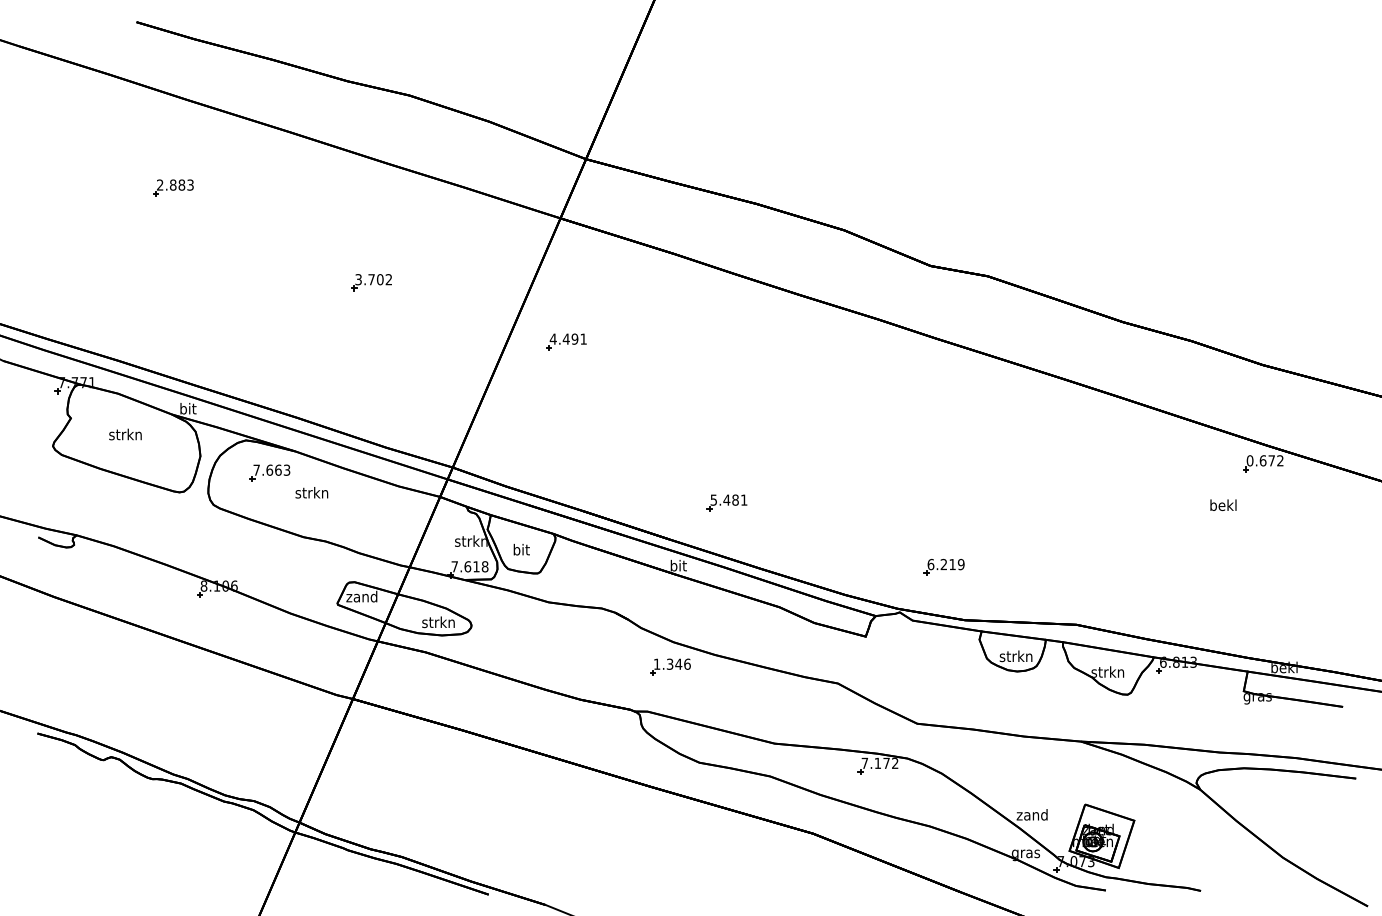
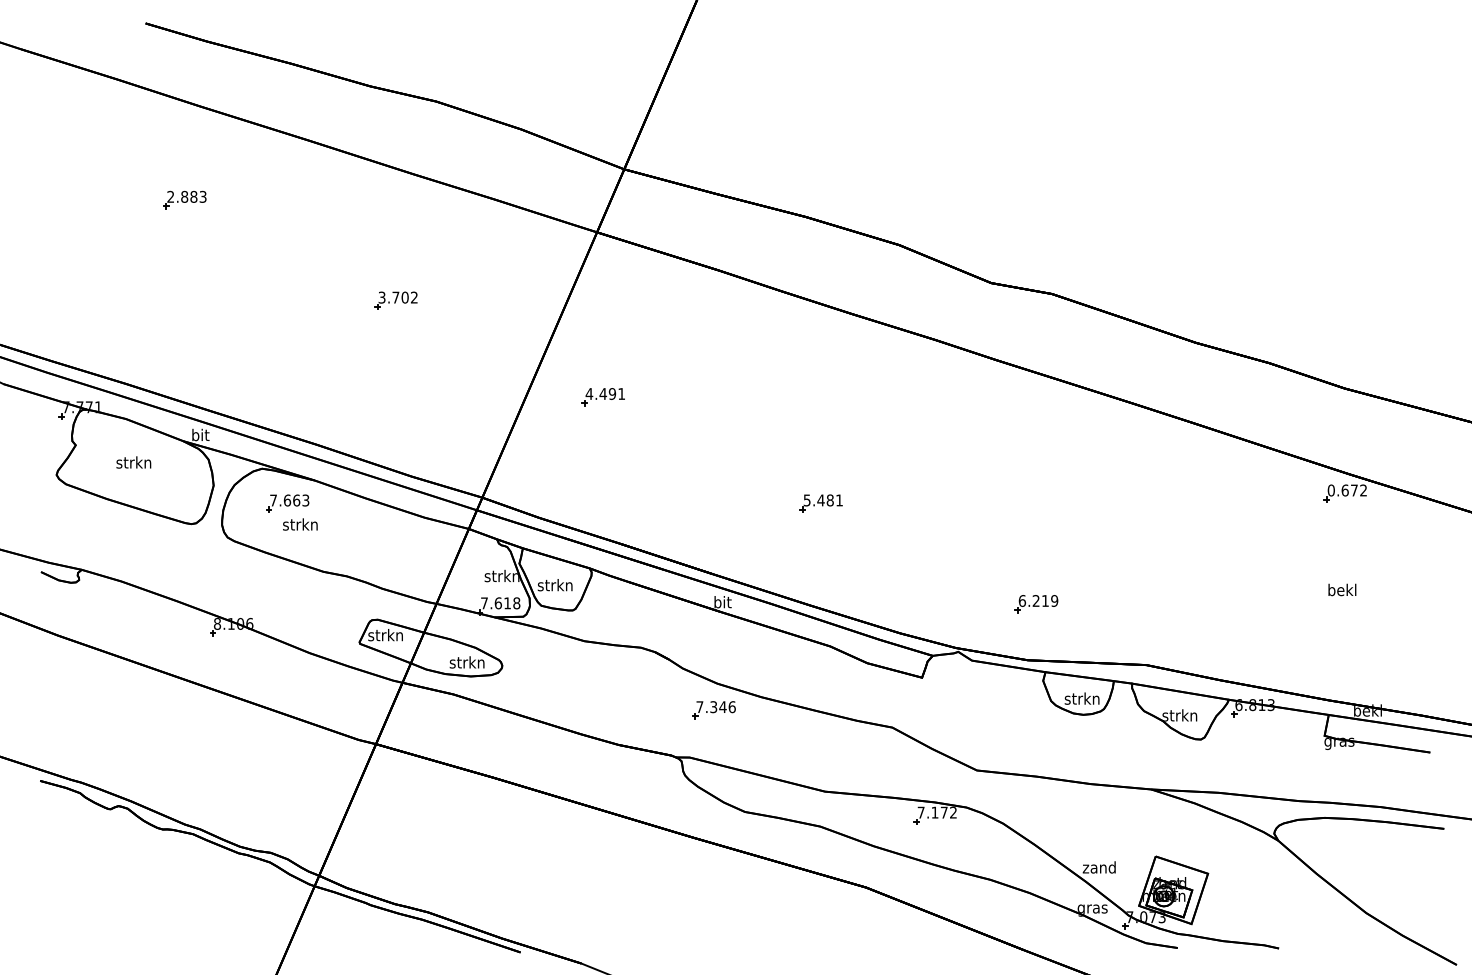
part: (566, 341) -> (603, 396), moved
text: (311, 492) -> (299, 524), moved
part: (726, 502) -> (820, 502), moved
text: (1223, 504) -> (1342, 589), moved
text: (520, 549) -> (554, 584), bit -> strkn
part: (943, 567) -> (1035, 604), moved
text: (361, 596) -> (385, 634), zand -> strkn
text: (657, 663) -> (700, 706), 1.346 -> 7.346

